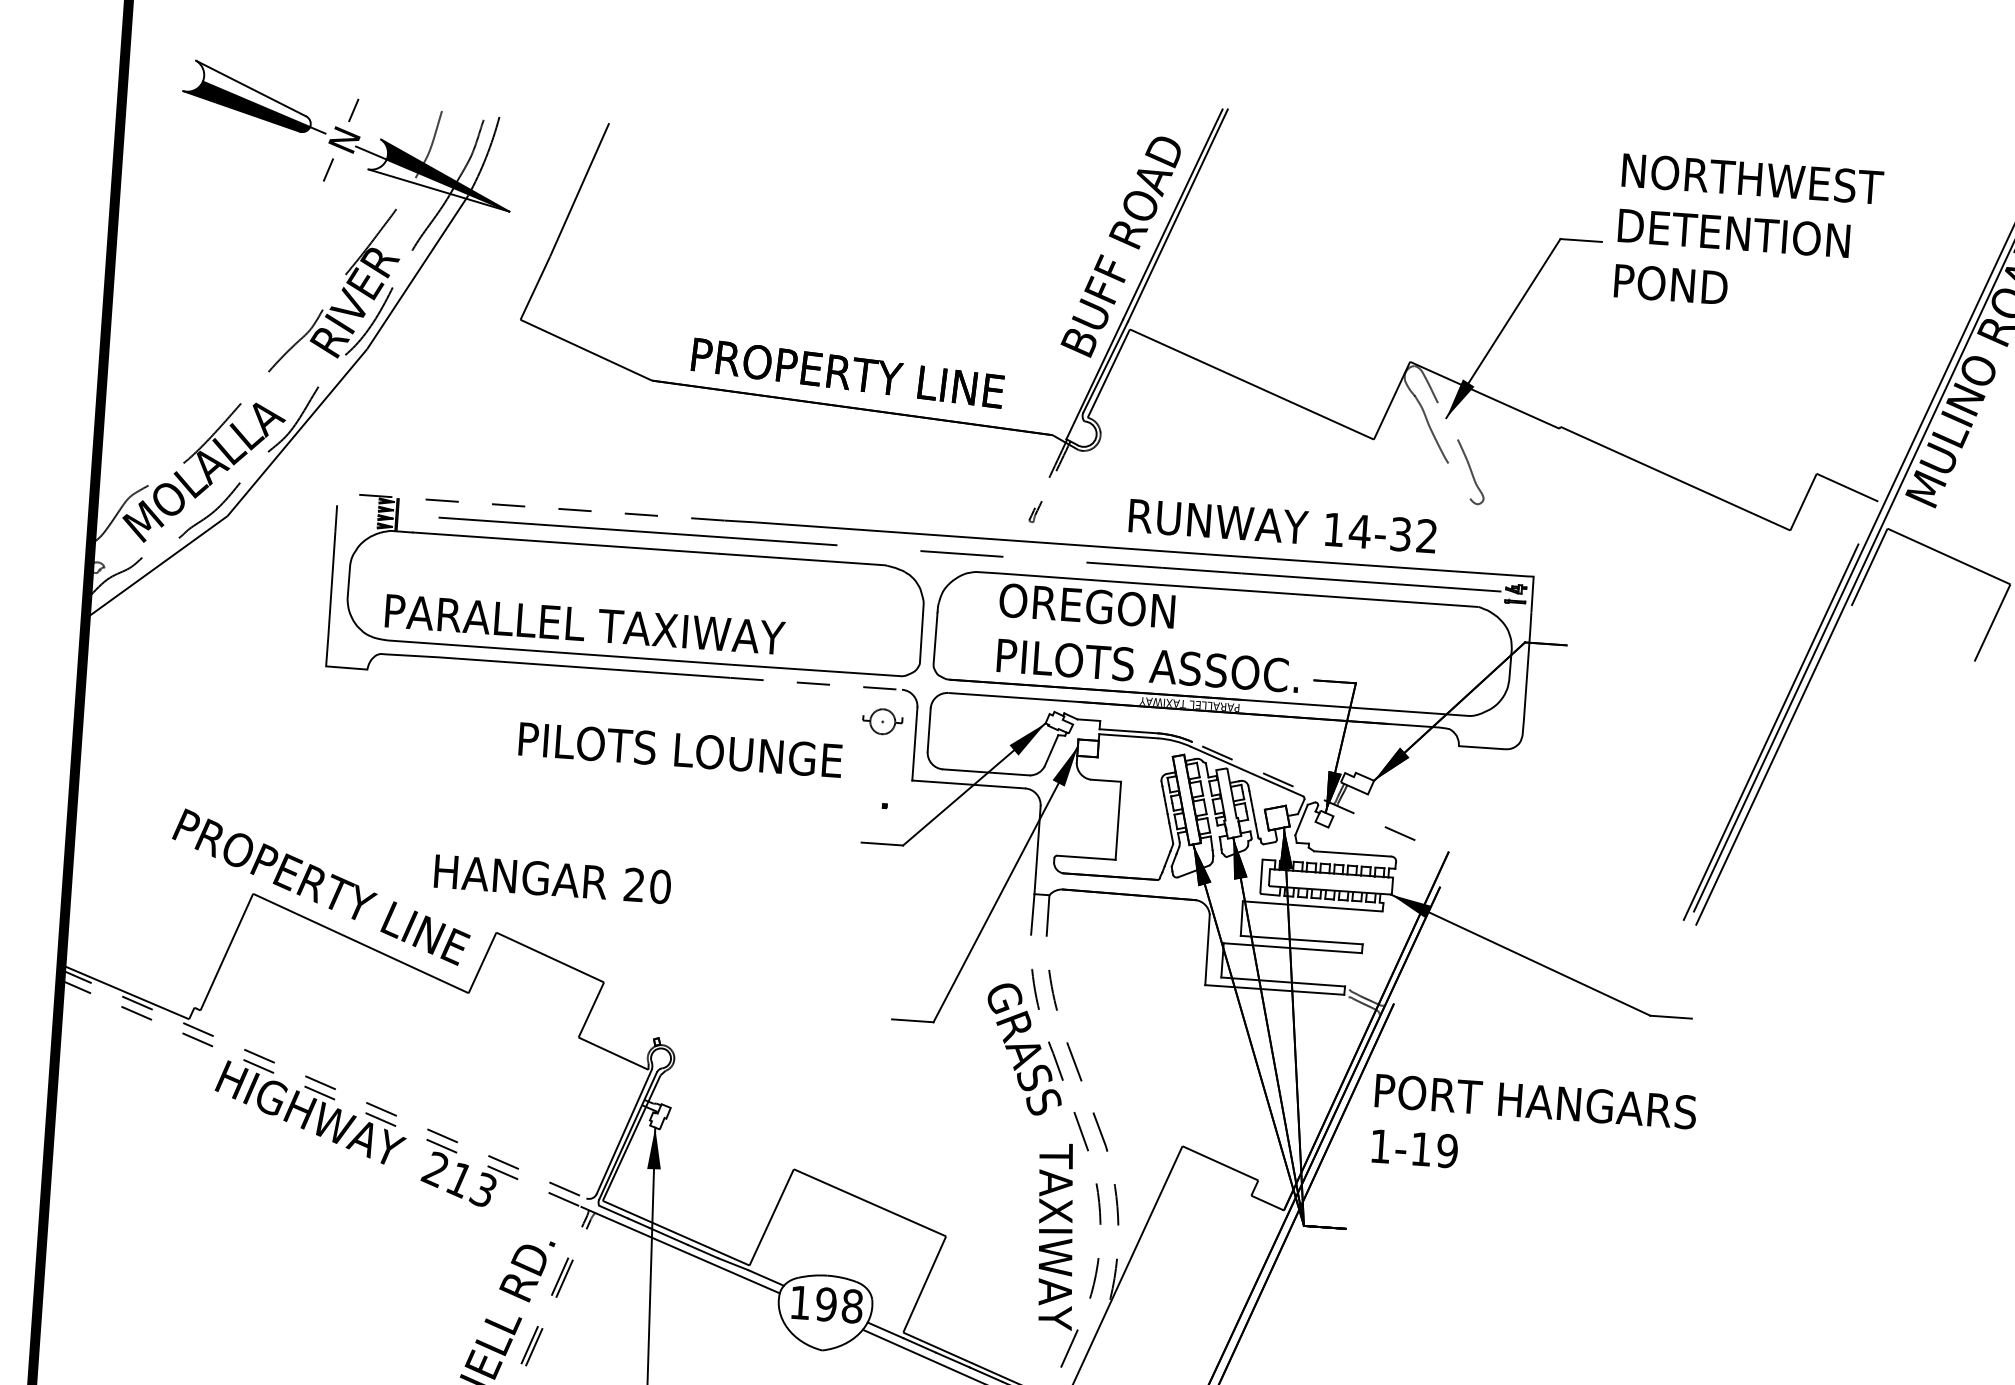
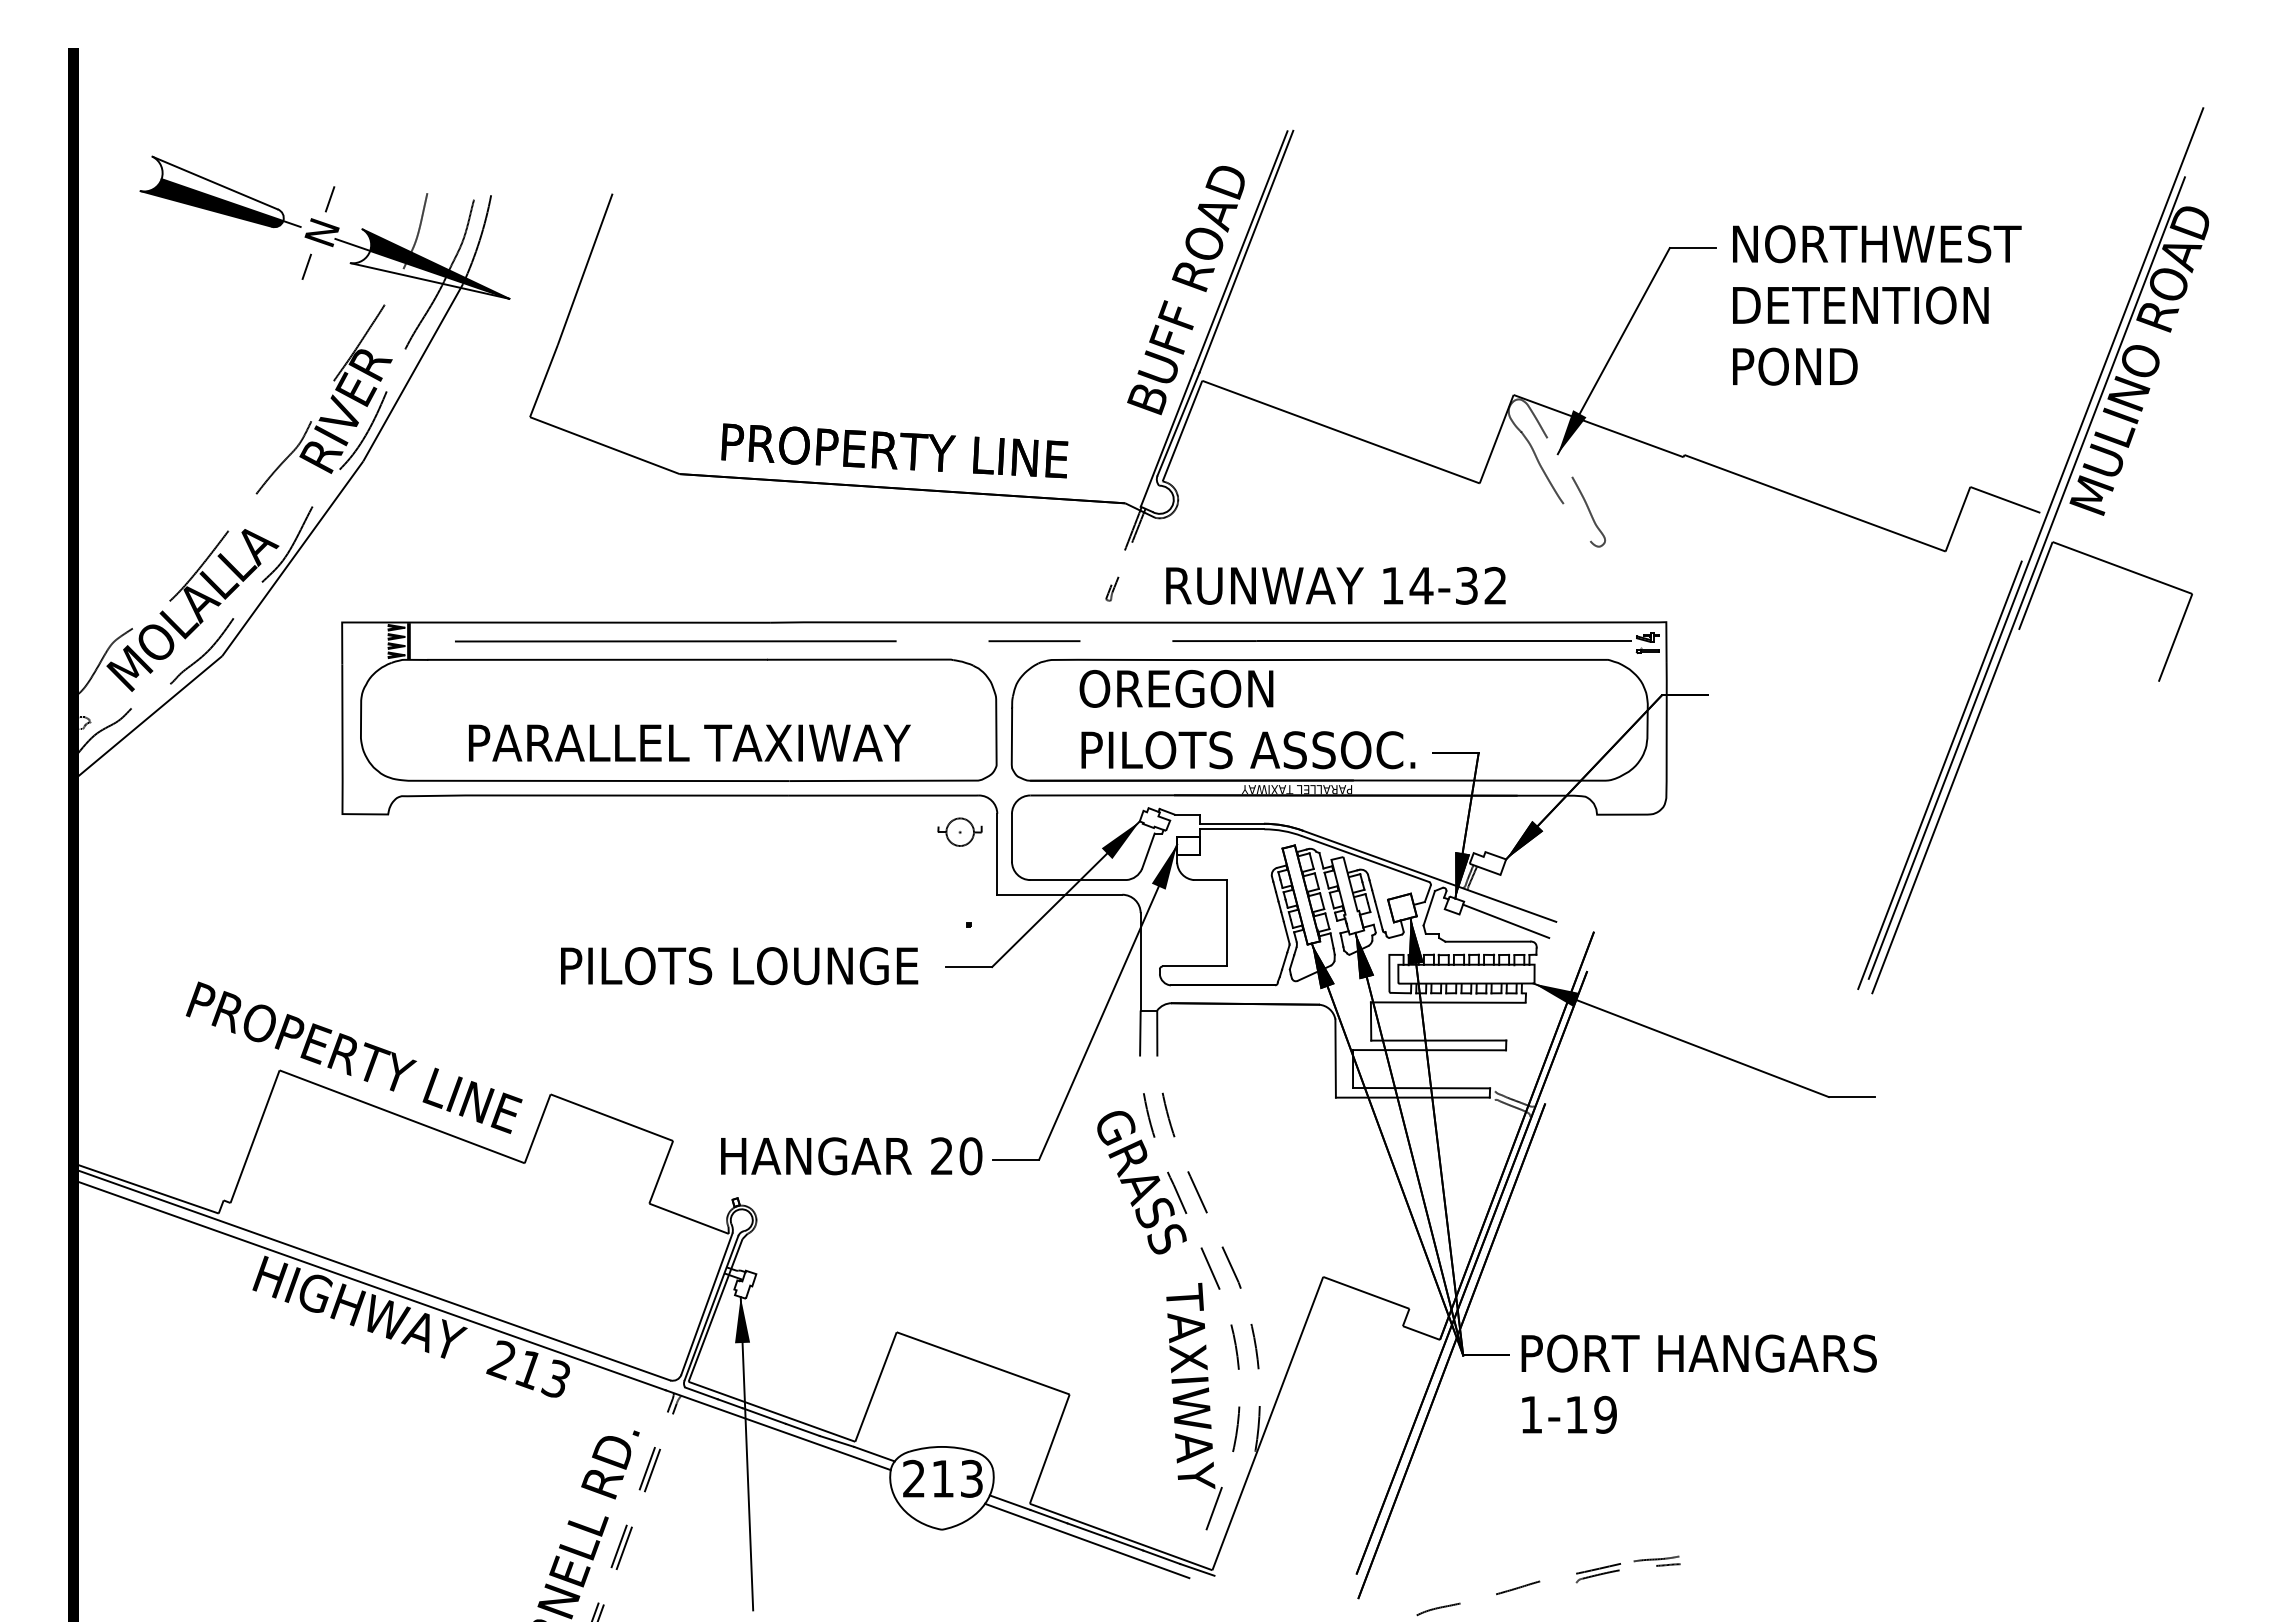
text: (1749, 234) -> (1877, 305), moved
line: (511, 505) -> (534, 622), dashed -> solid
text: (1282, 525) -> (1335, 585), moved
text: (584, 624) -> (689, 742), moved
line: (816, 683) -> (884, 795), dashed -> solid
text: (680, 750) -> (739, 966), moved
line: (1303, 791) -> (1429, 876), dashed -> solid
line: (1370, 836) -> (1506, 921), added
text: (552, 879) -> (851, 1156), moved
line: (324, 1084) -> (372, 1274), dashed -> solid
line: (321, 1093) -> (370, 1285), dashed -> solid
text: (1533, 1128) -> (1698, 1383), moved
text: (826, 1304) -> (943, 1478), 198 -> 213

